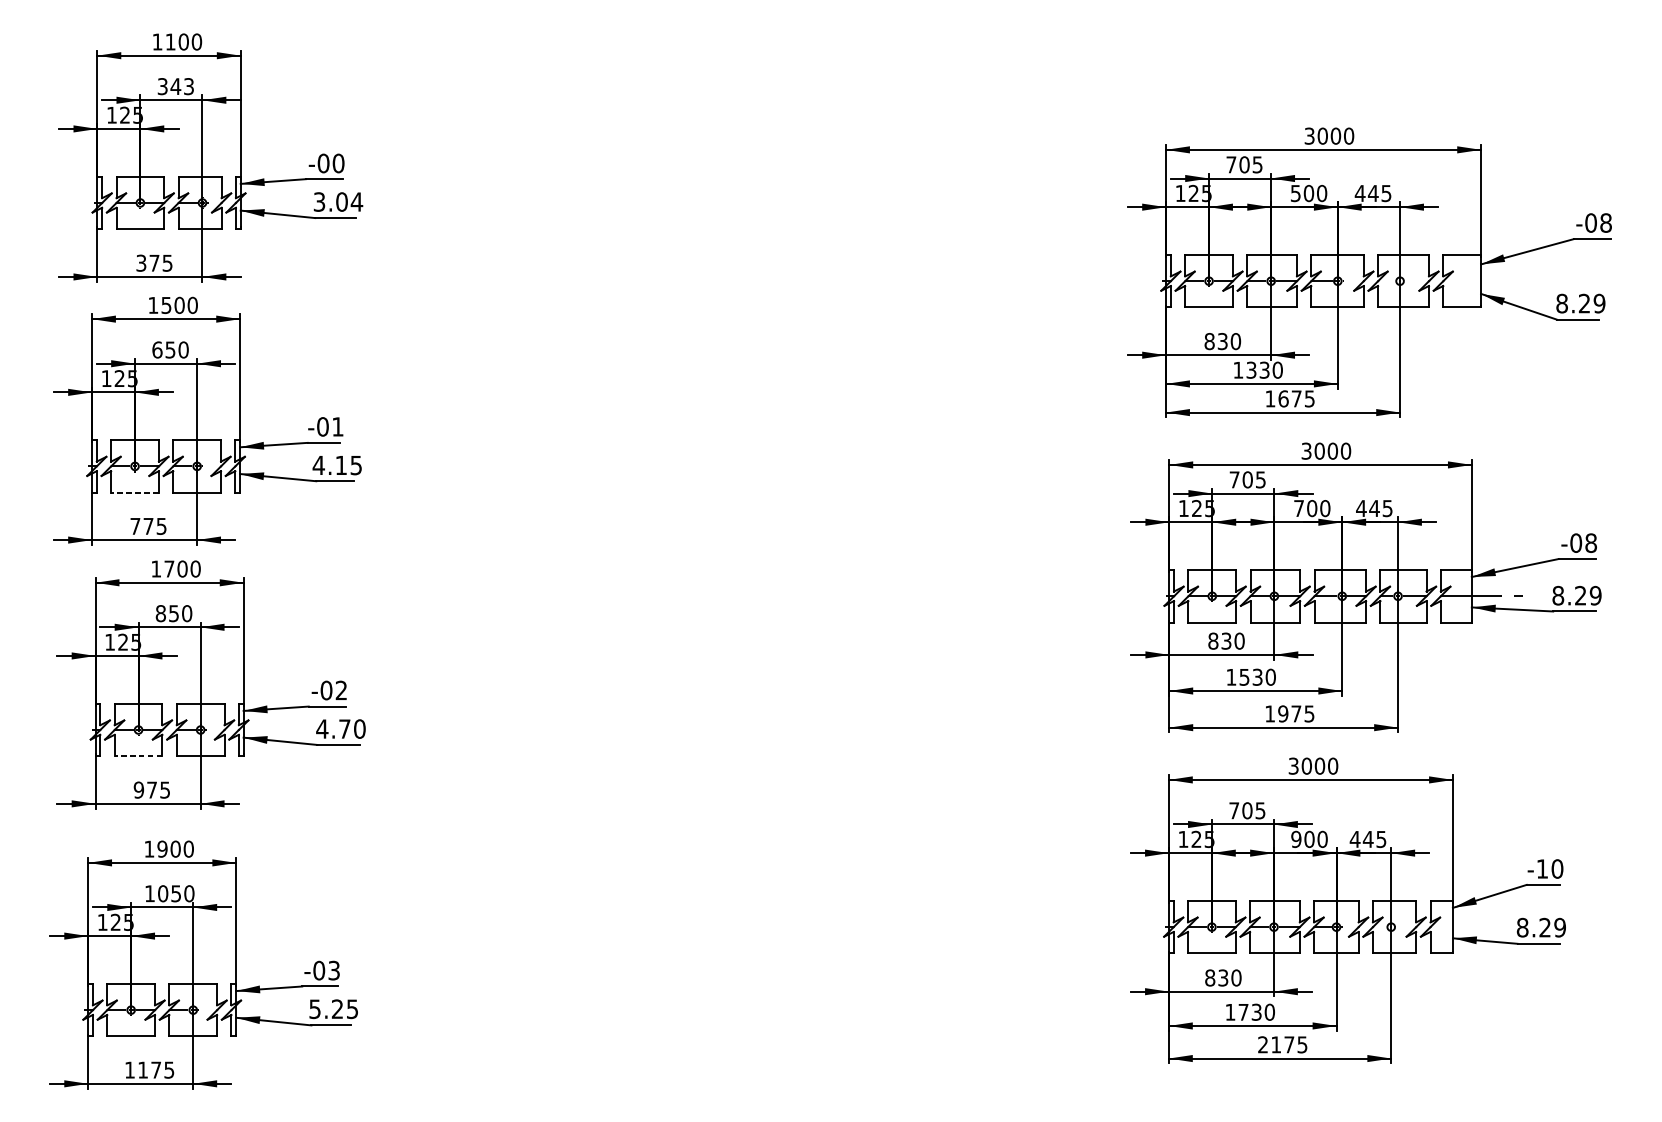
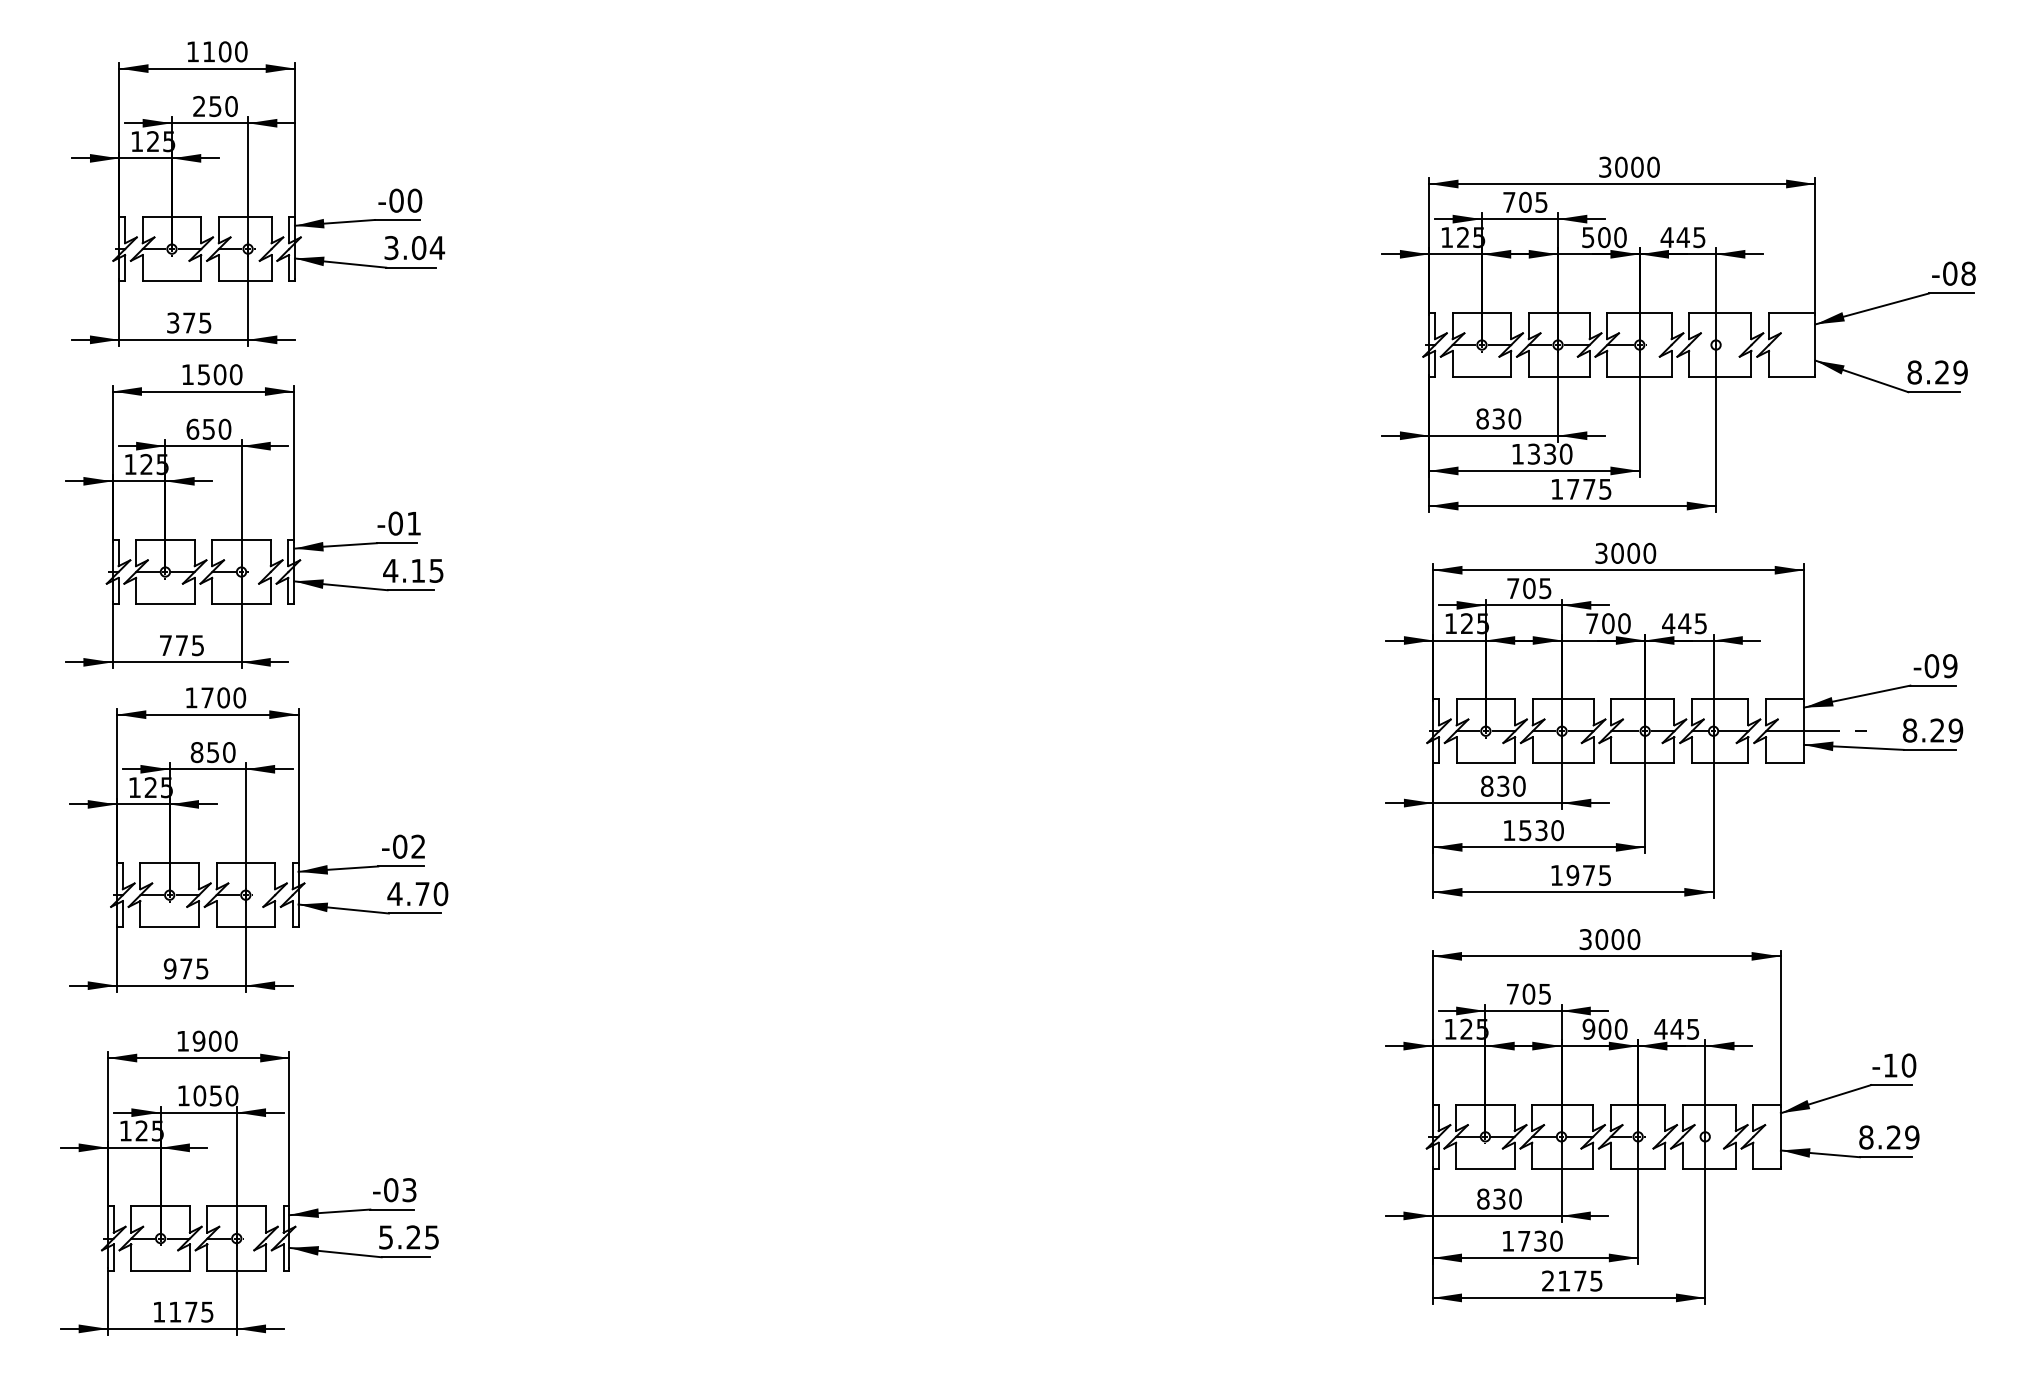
text: (175, 86) -> (215, 106), 343 -> 250
text: (1283, 398) -> (1573, 488), 1675 -> 1775
line: (134, 492) -> (164, 604), dashed -> solid
text: (1591, 543) -> (1950, 666), -08 -> -09
line: (138, 756) -> (169, 927), dashed -> solid

